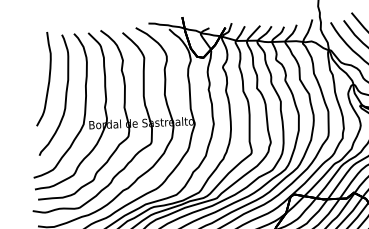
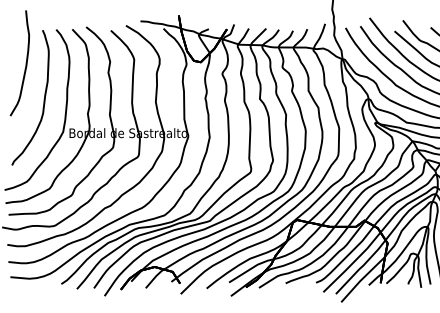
curve: (48, 79) -> (25, 63), moved

